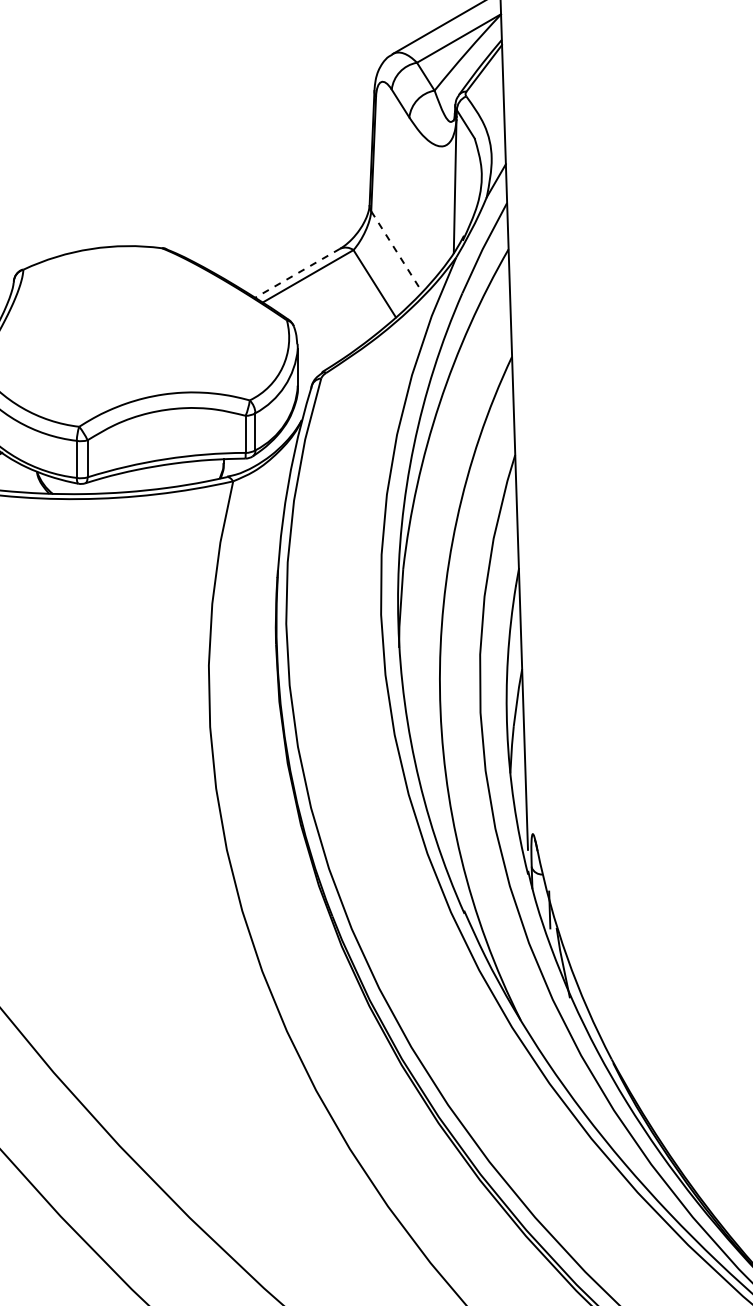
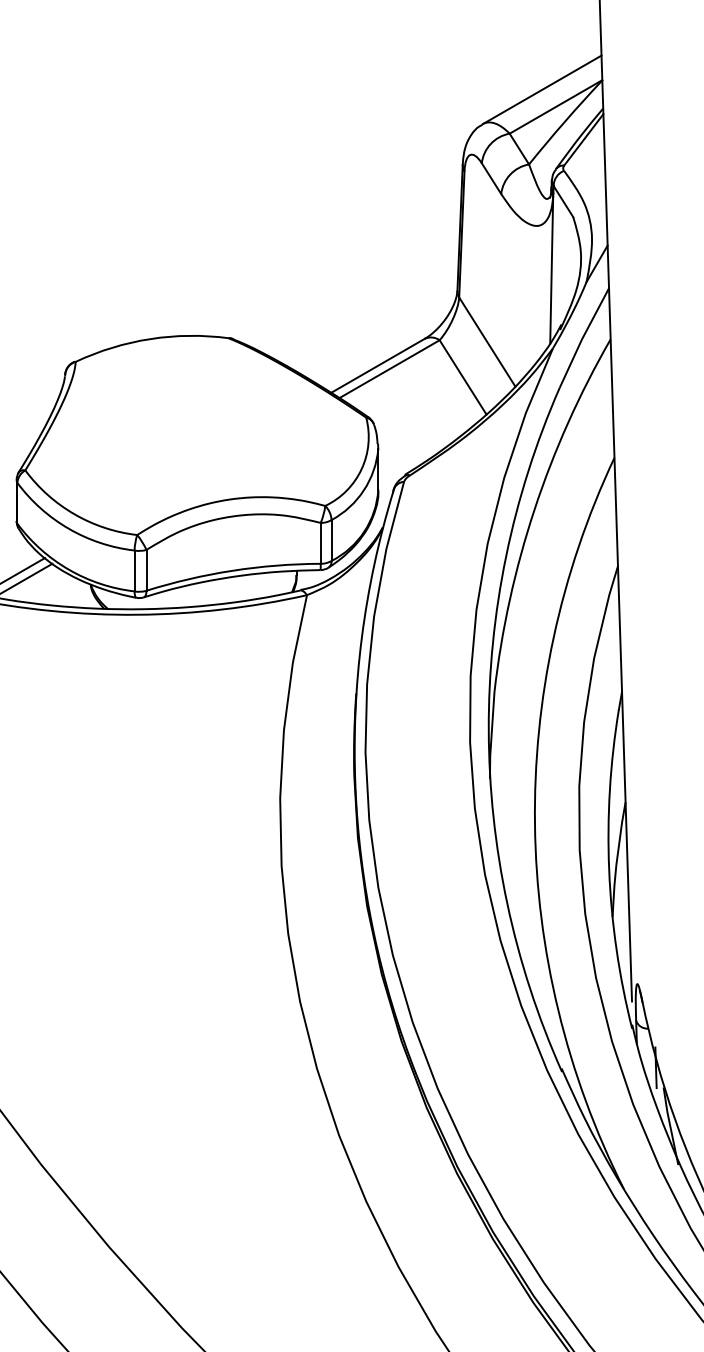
line: (396, 251) -> (487, 341), dashed -> solid
line: (297, 273) -> (377, 366), dashed -> solid

